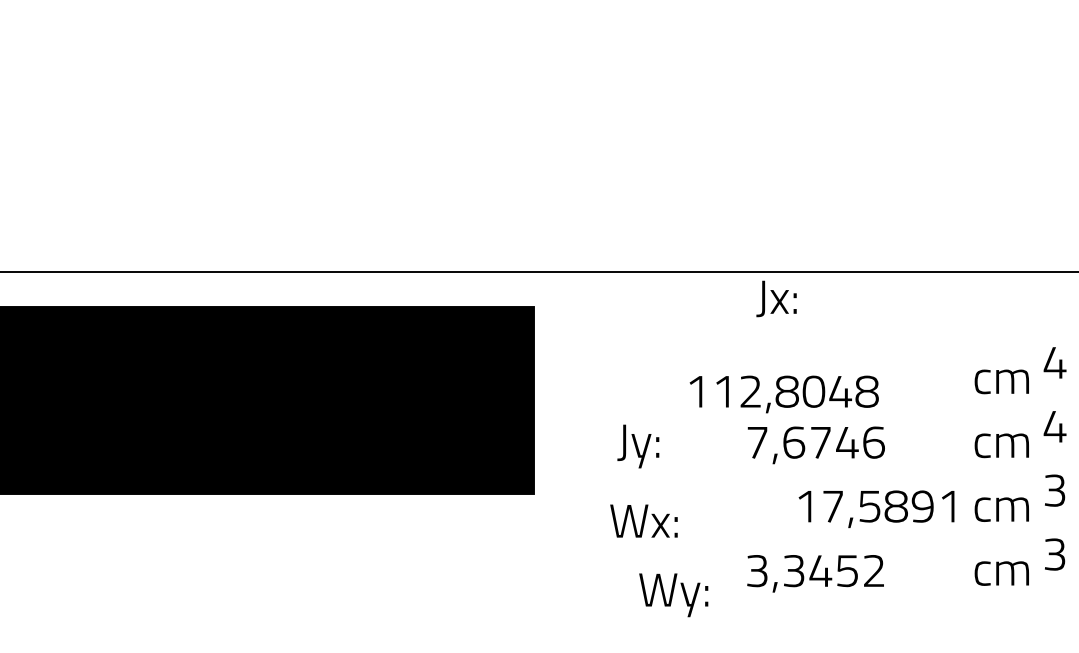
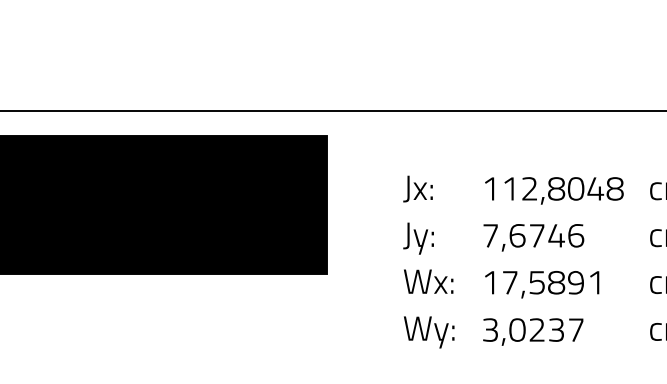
text: (776, 298) -> (417, 188), moved
text: (783, 394) -> (553, 190), moved
text: (638, 446) -> (418, 238), moved
text: (876, 509) -> (542, 284), moved
text: (643, 520) -> (428, 281), moved
text: (832, 571) -> (545, 330), 3,3452 -> 3,0237
text: (673, 595) -> (429, 332), moved

